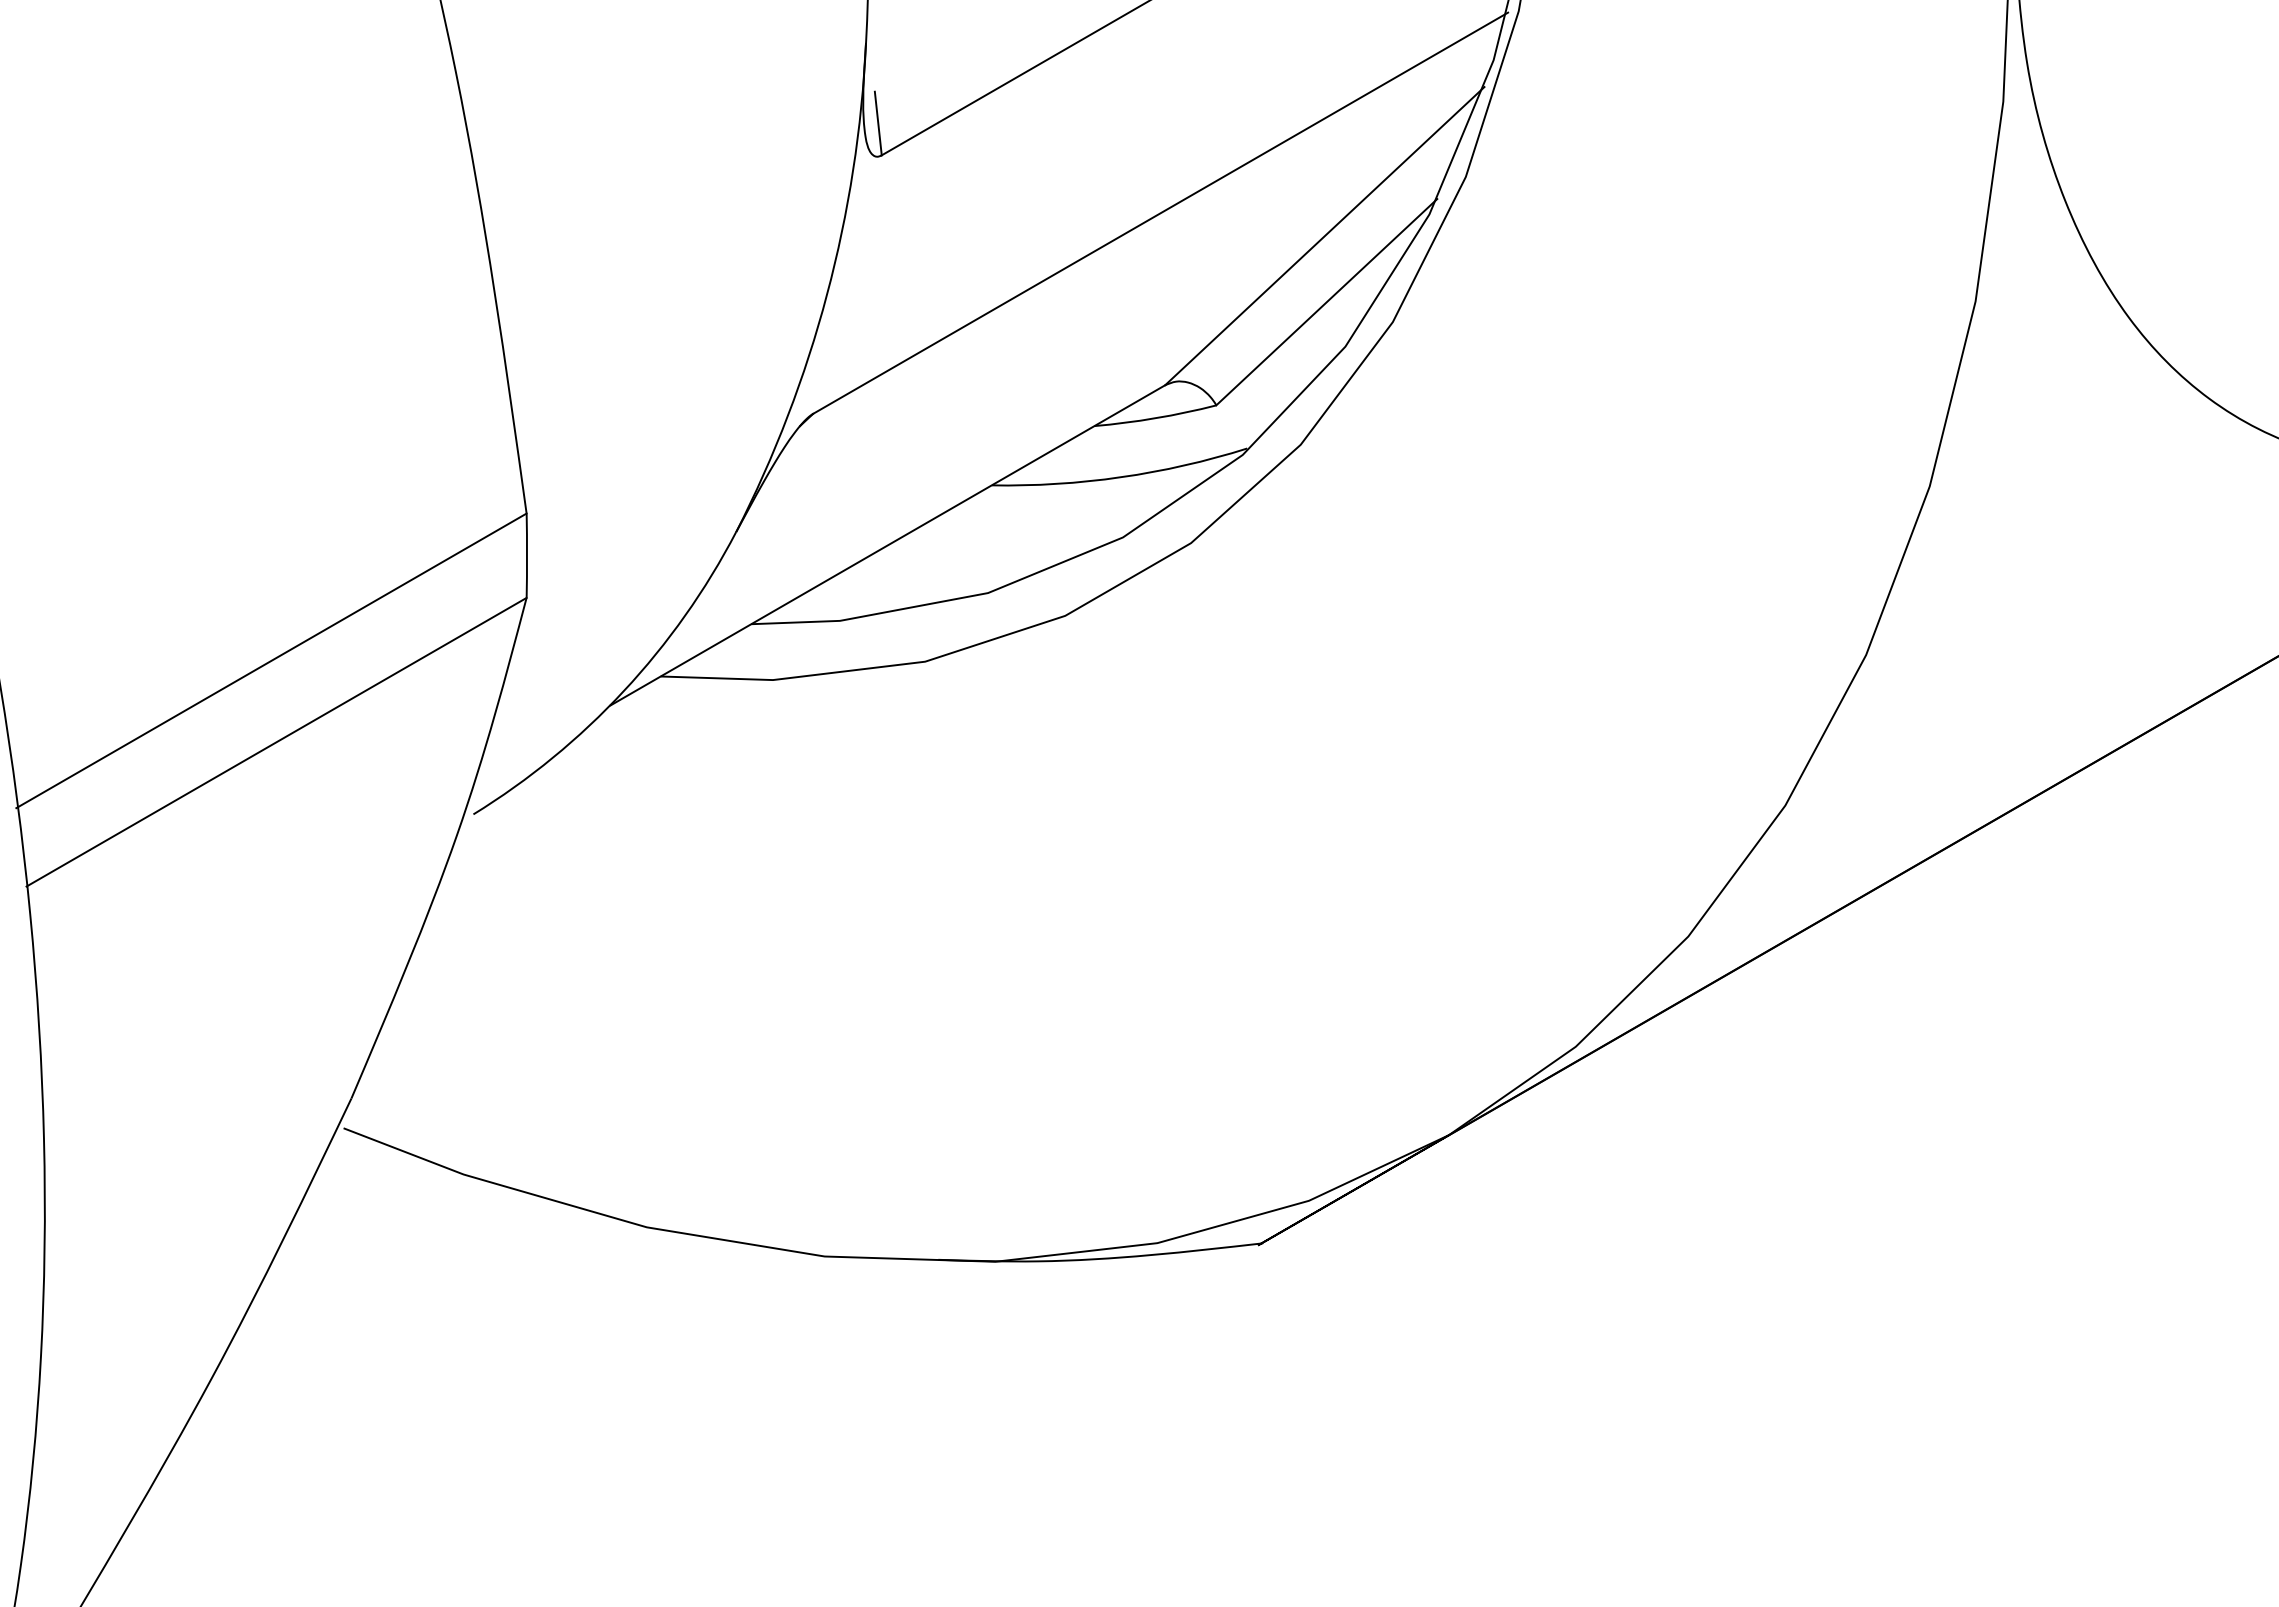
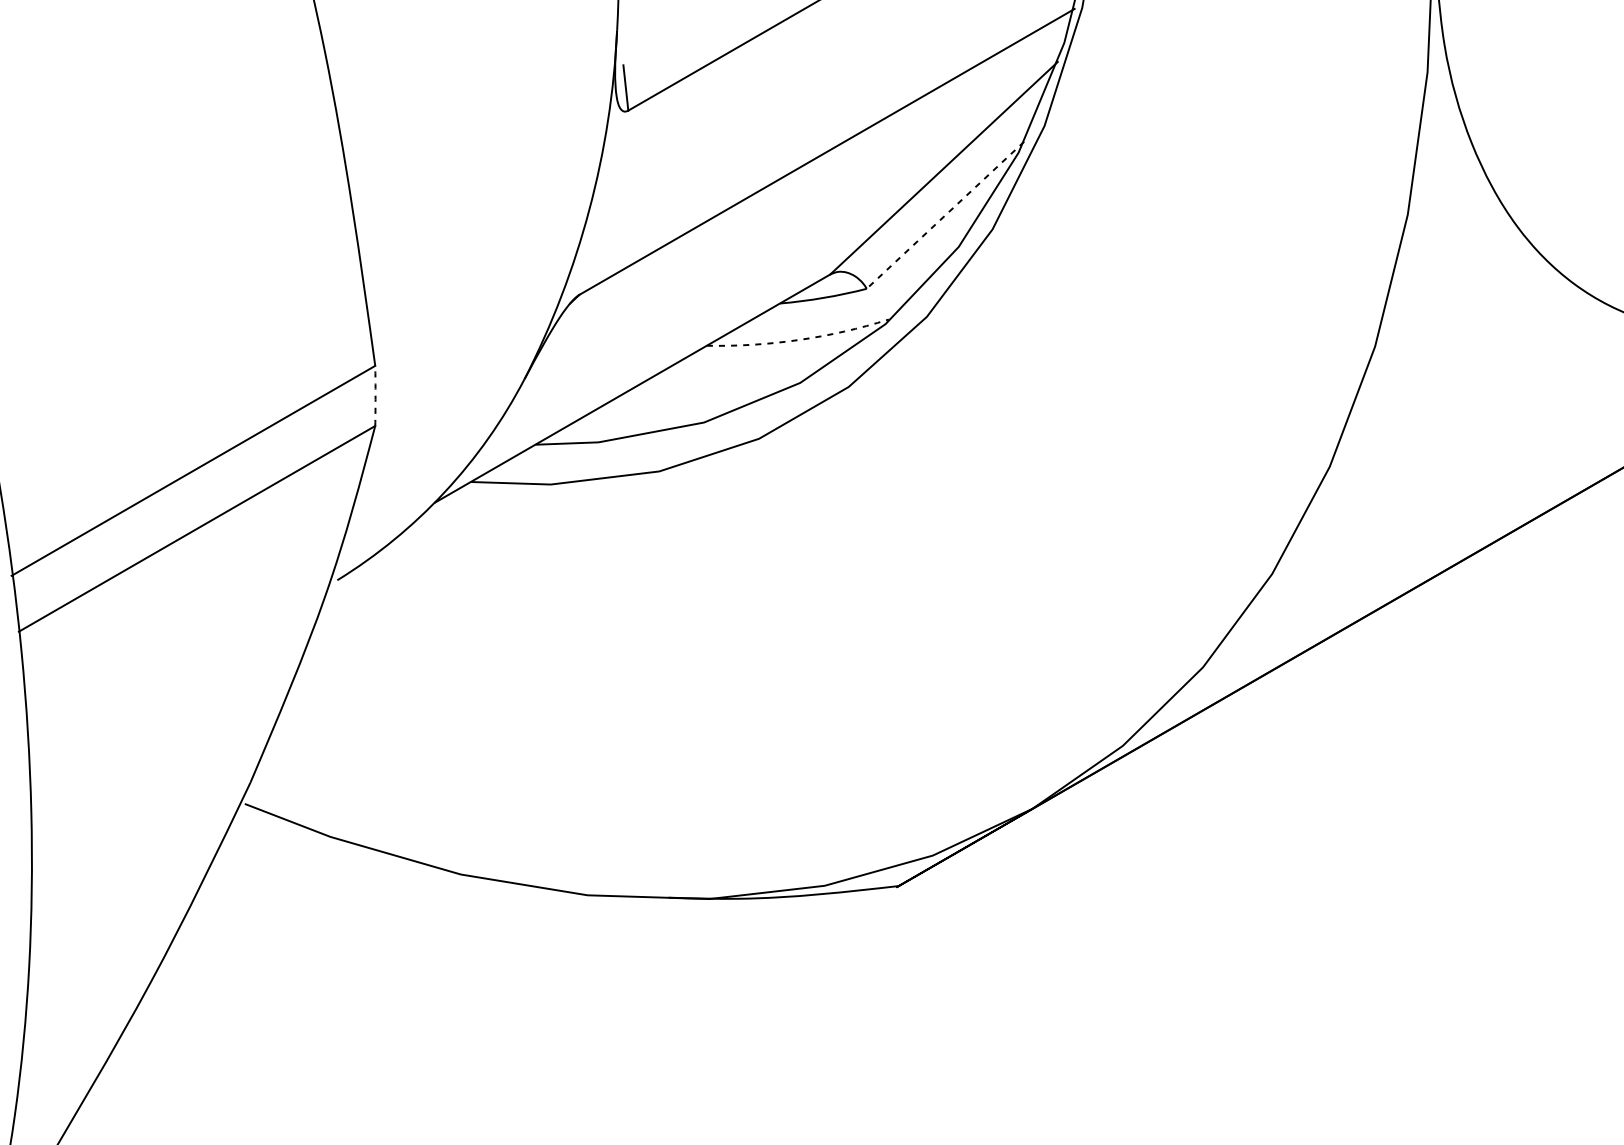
line: (1326, 302) -> (945, 215), solid -> dashed
arc: (1121, 477) -> (799, 340), solid -> dashed
arc: (527, 555) -> (375, 395), solid -> dashed

